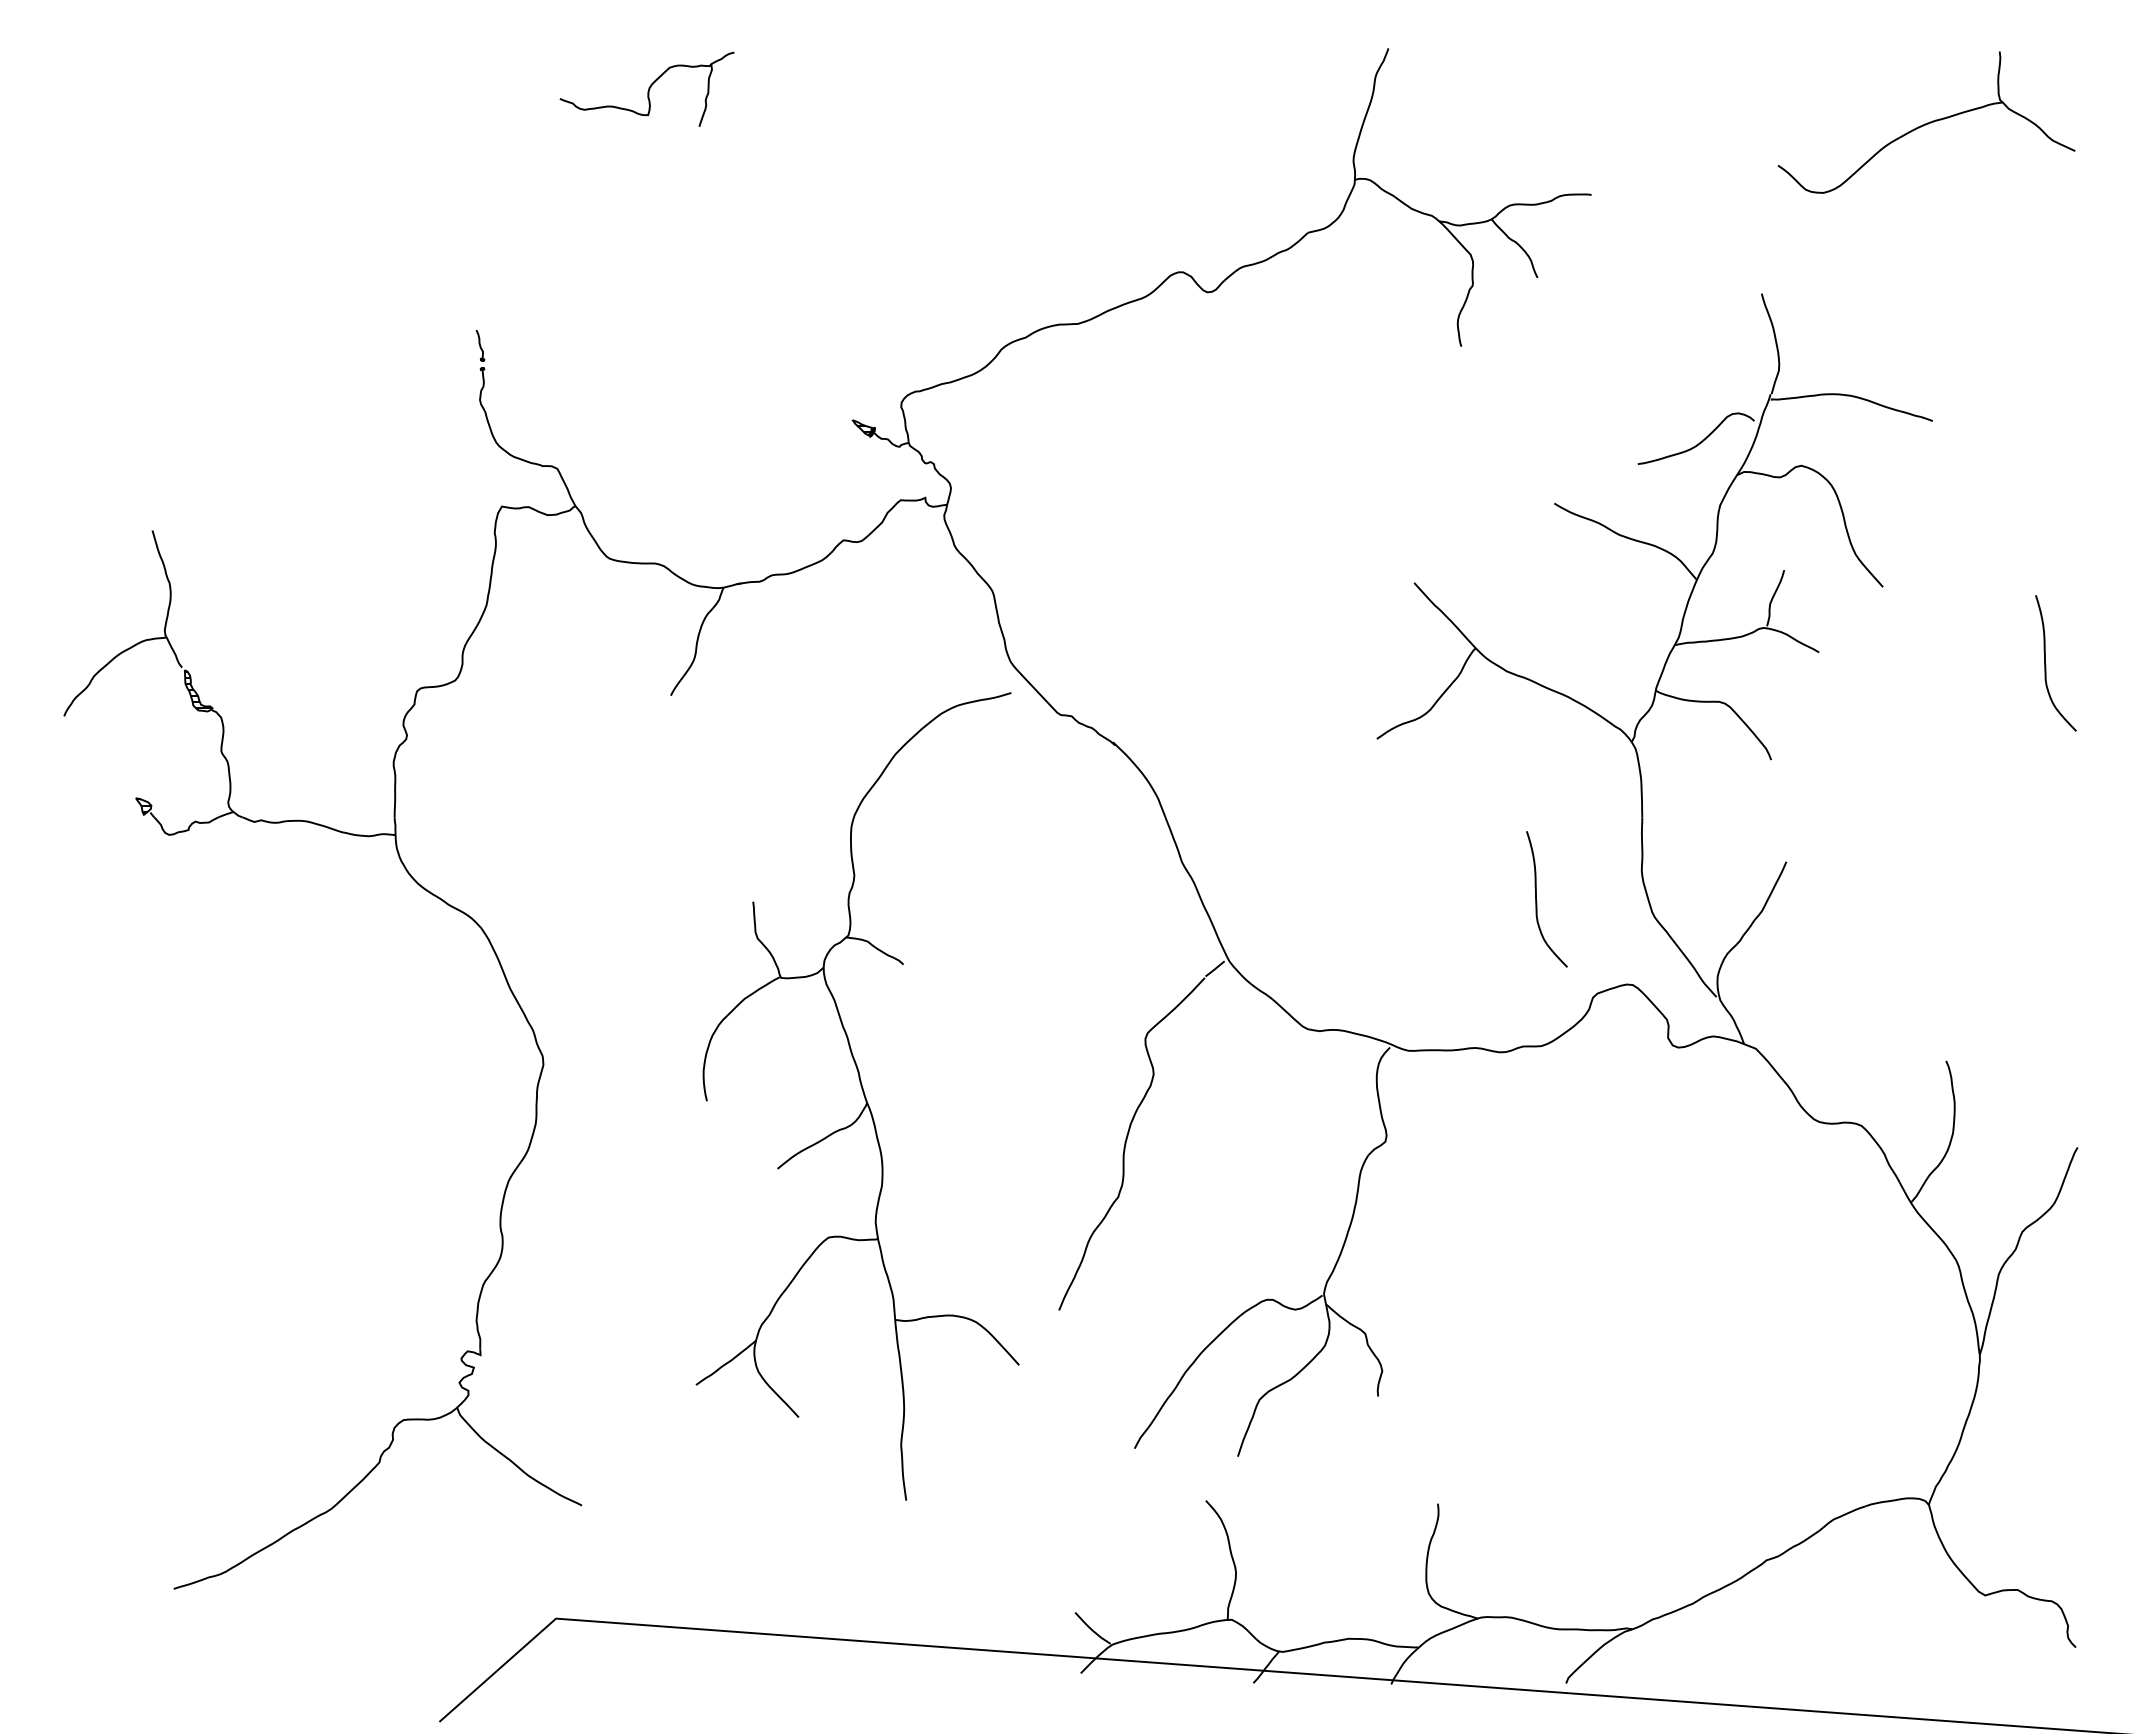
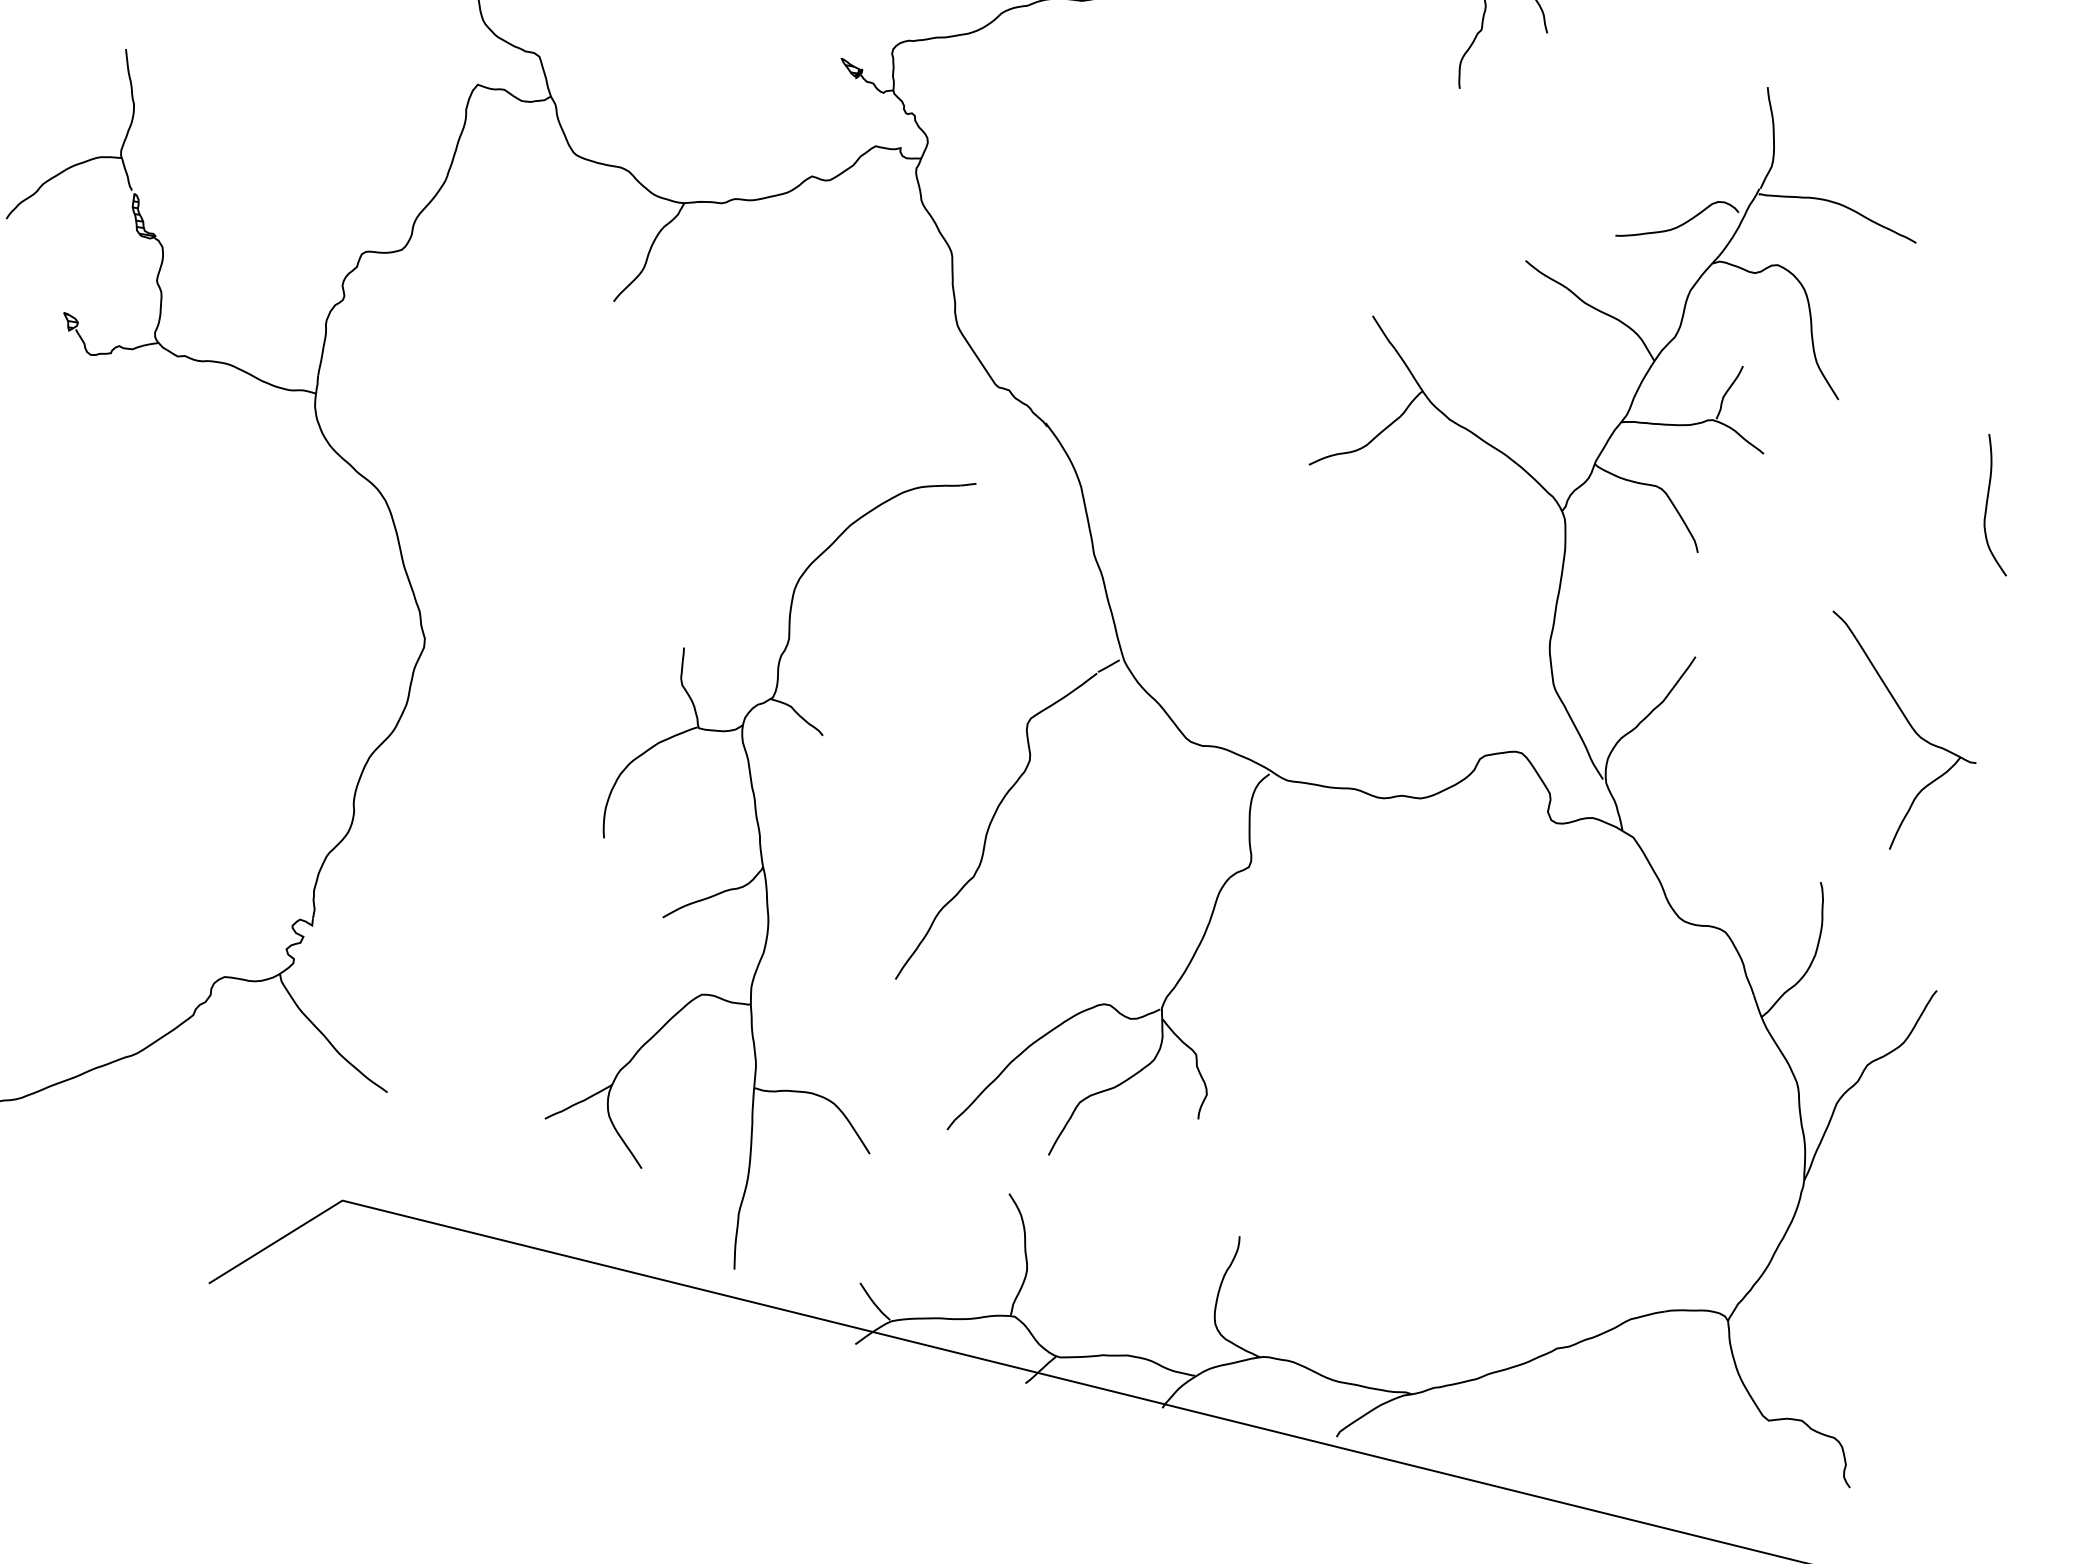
part: (2007, 894) -> (1910, 726), added
curve: (1537, 901) -> (1441, 653), removed
part: (863, 1095) -> (760, 859), moved

